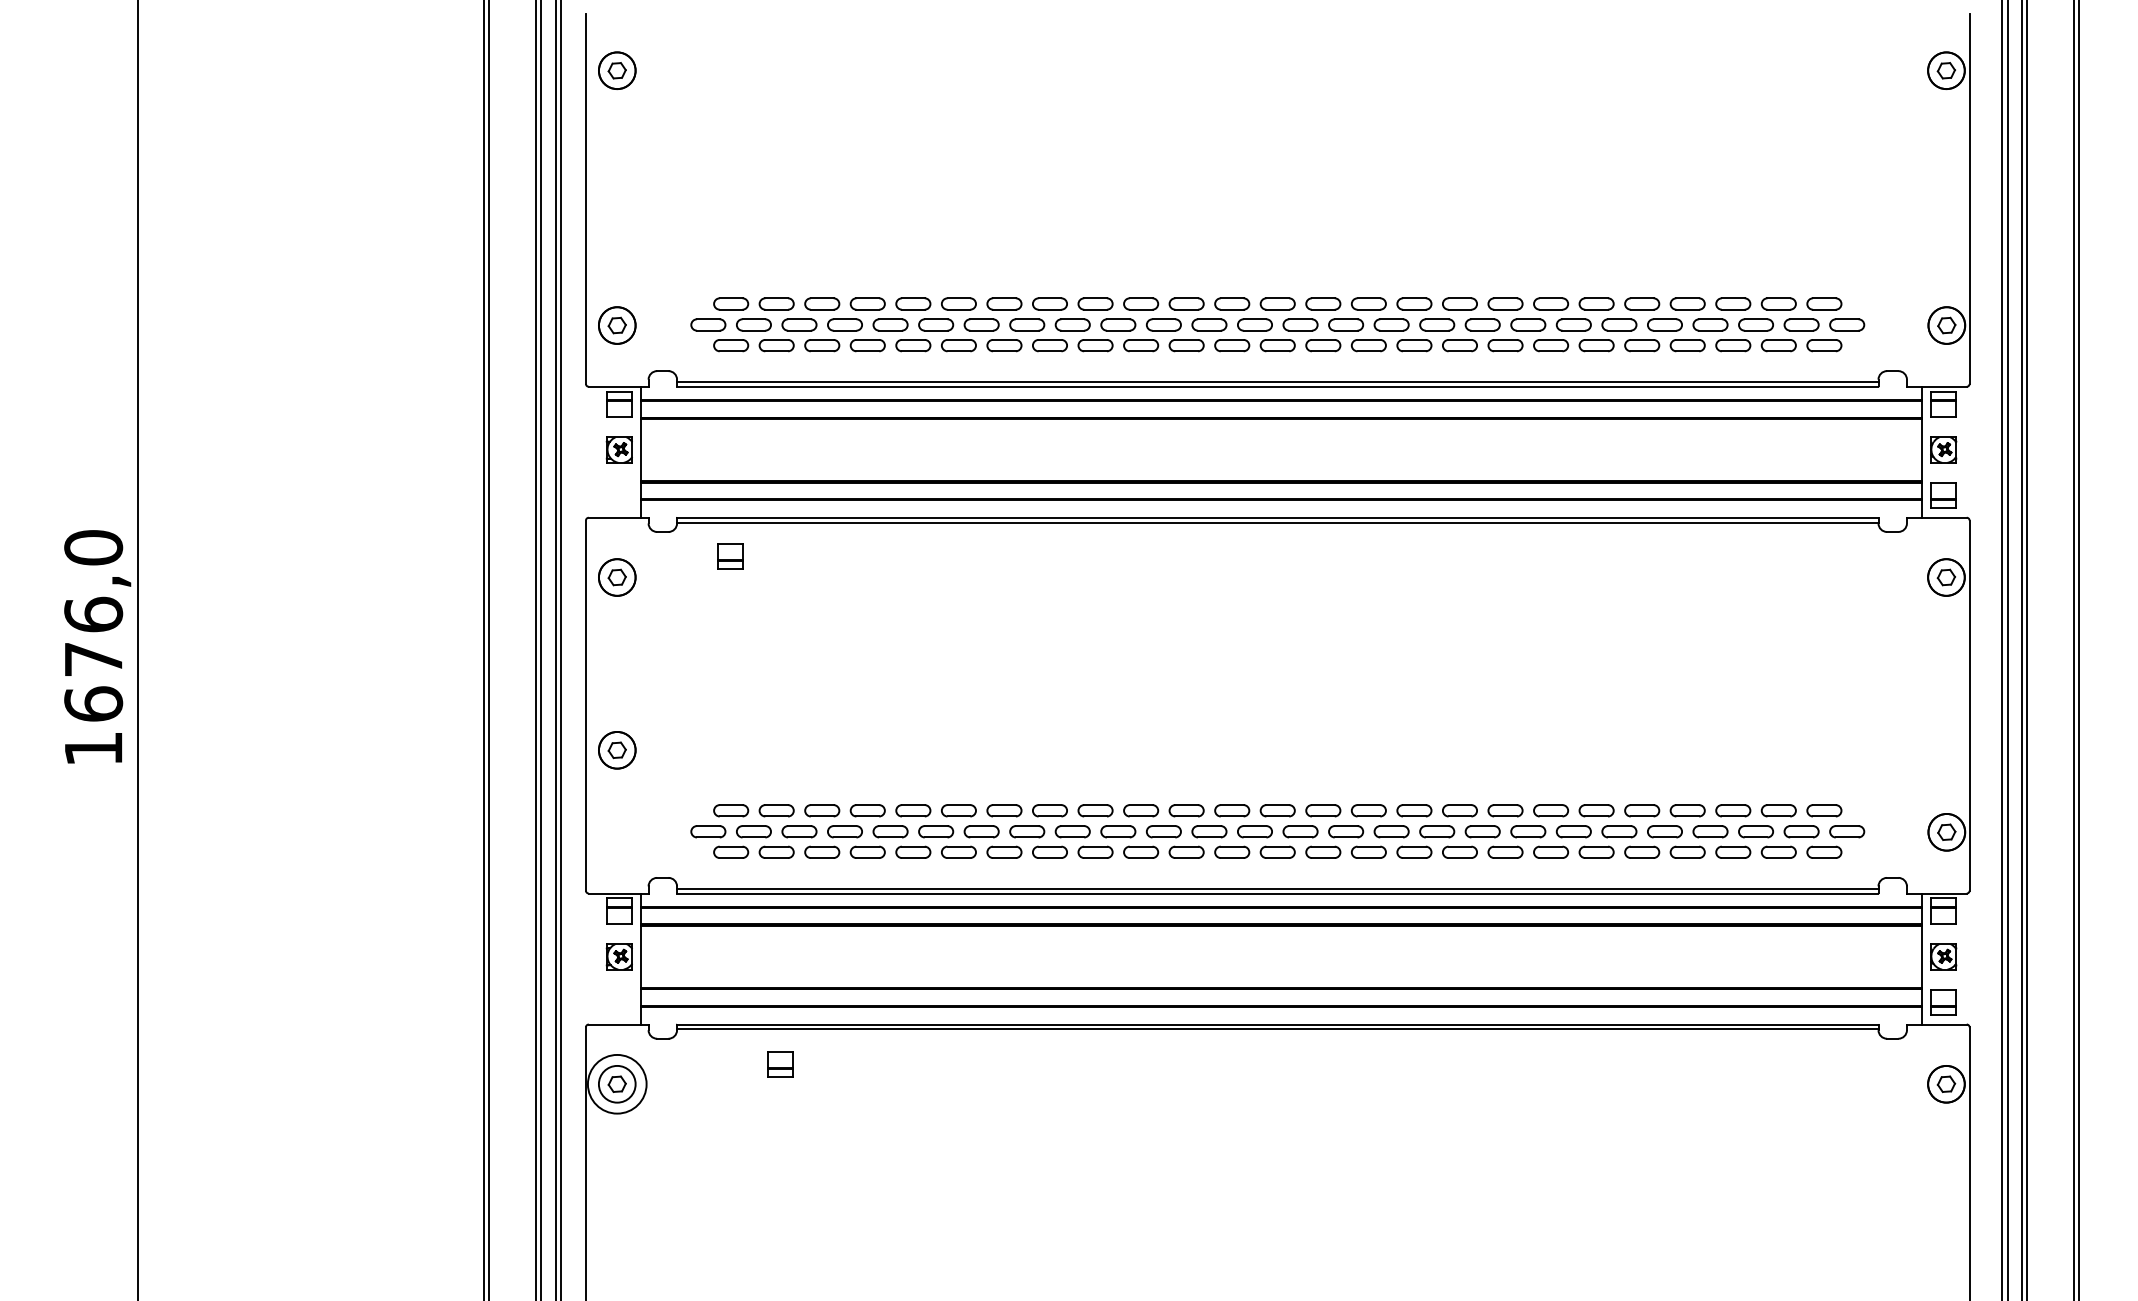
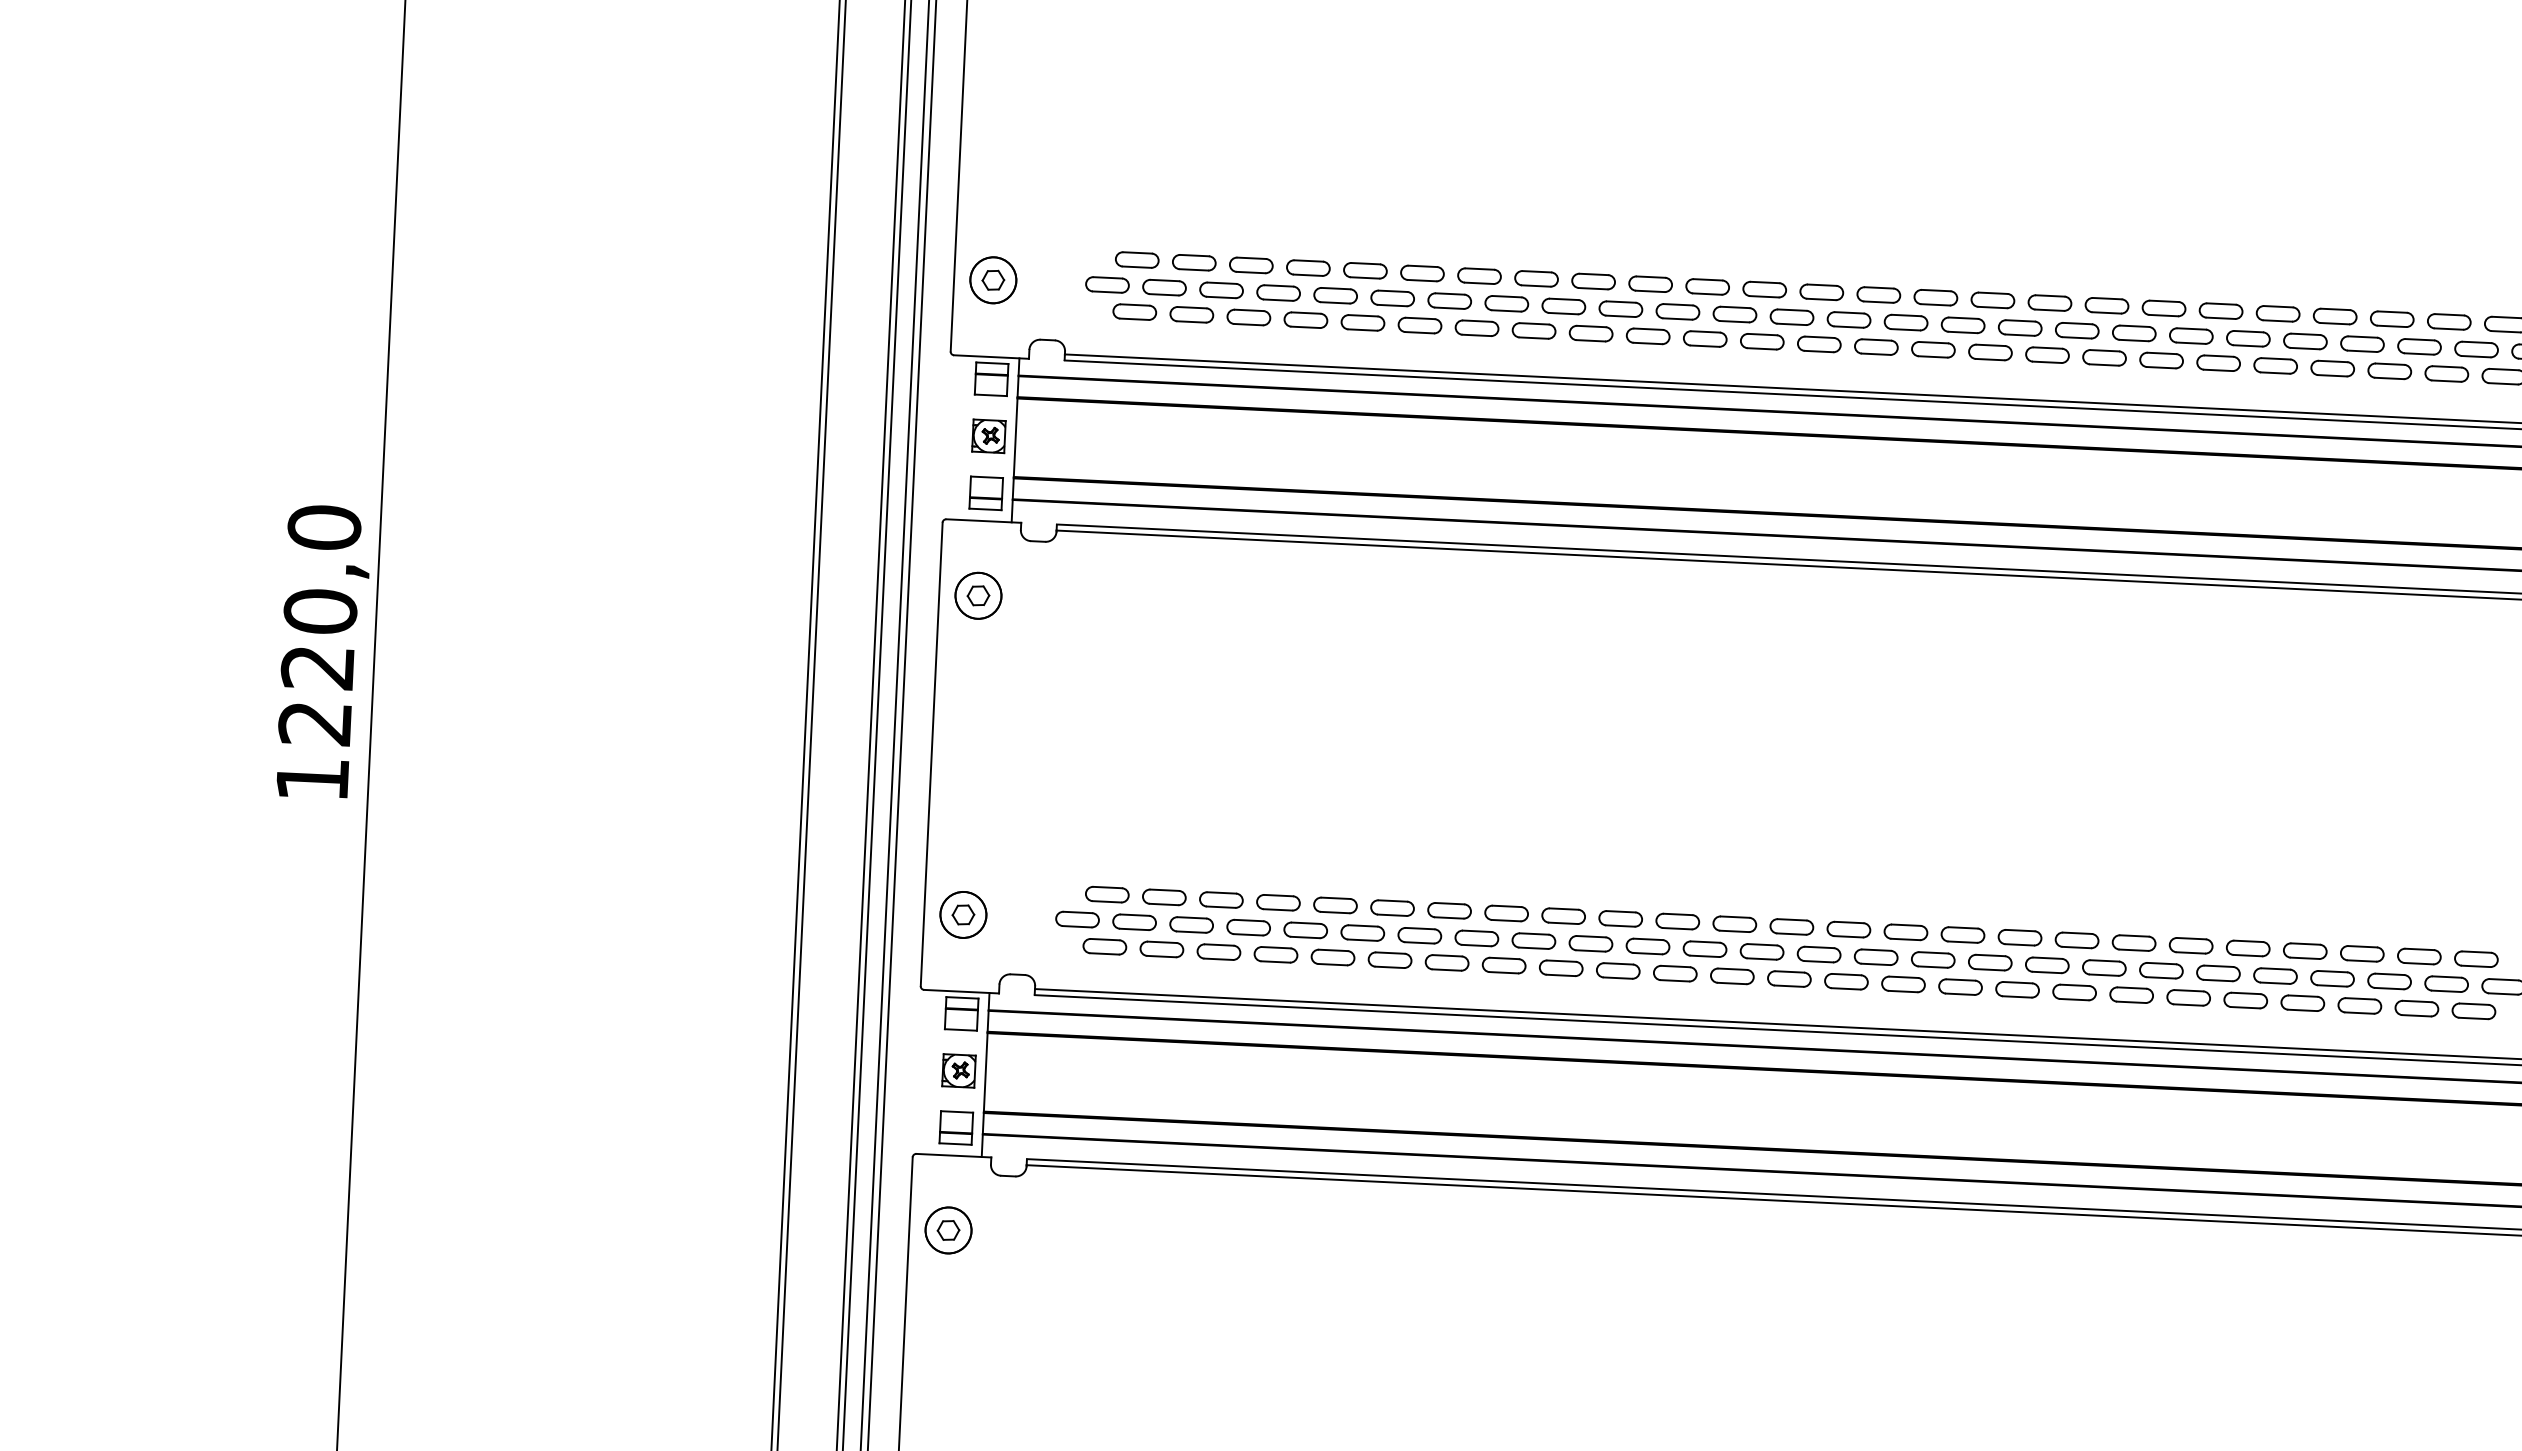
part: (730, 556) -> (986, 493), moved
text: (93, 658) -> (317, 666), 1676,0 -> 1220,0
part: (617, 750) -> (963, 915), moved
part: (780, 1064) -> (956, 1128), moved
circle: (616, 1083) -> (947, 1229), size x0.62

